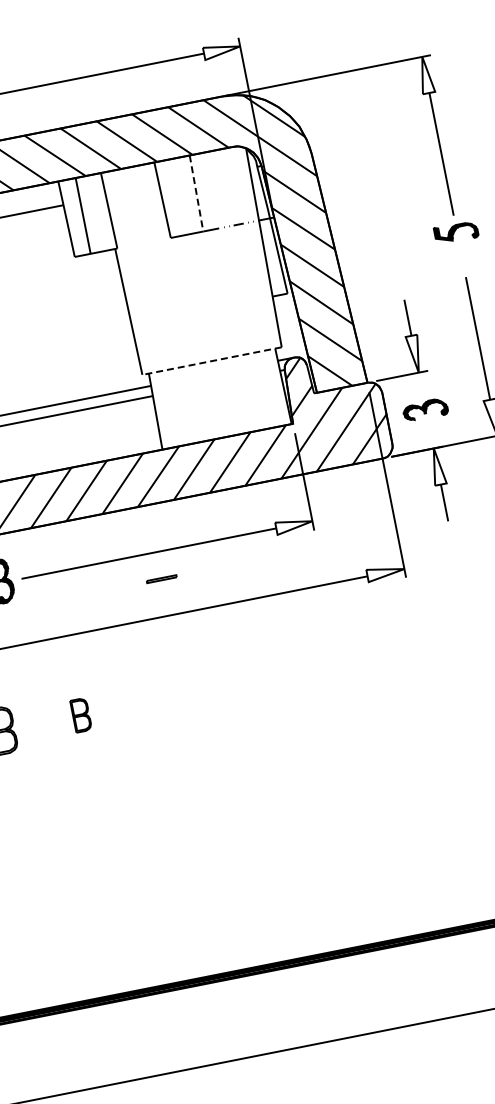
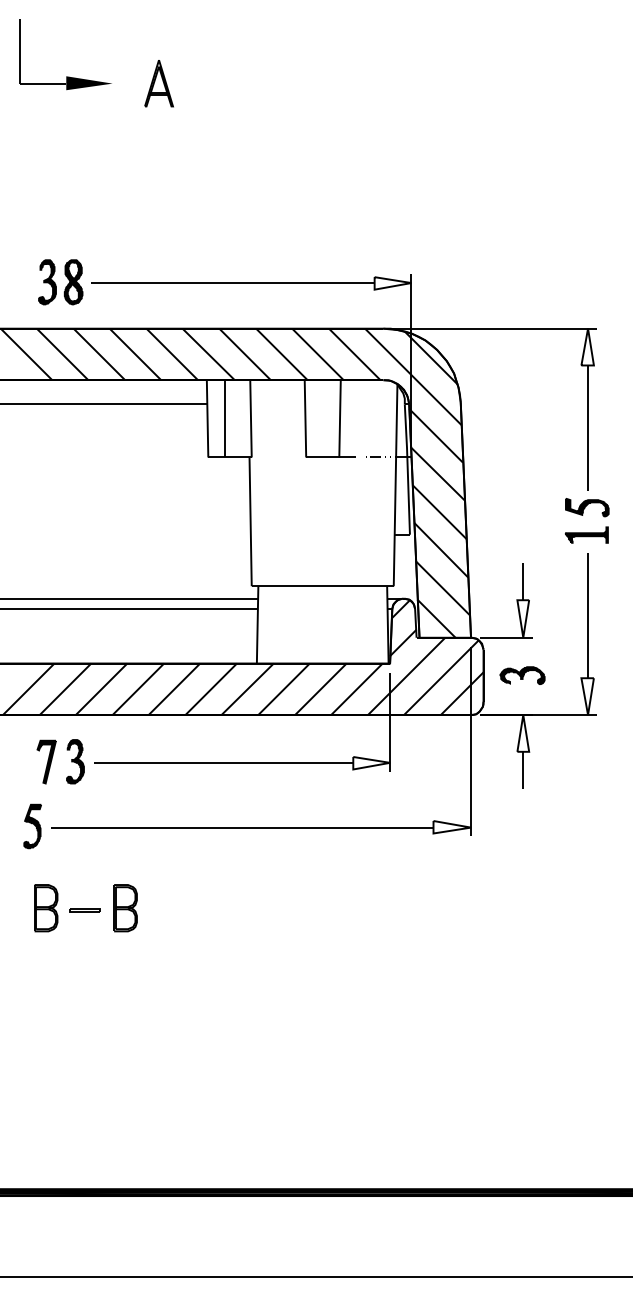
line: (196, 193) -> (340, 418), dashed -> solid
part: (460, 259) -> (586, 534), added
line: (211, 361) -> (322, 586), dashed -> solid
line: (161, 578) -> (84, 909), moved
part: (81, 715) -> (125, 908), size x1.43

